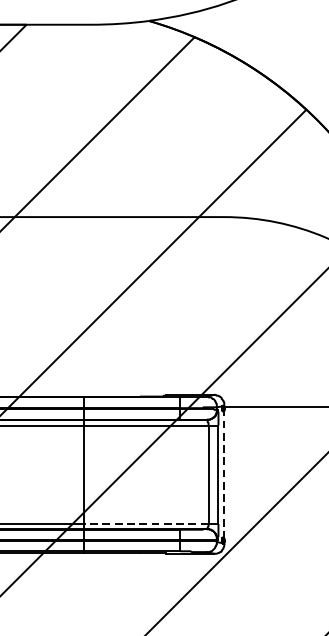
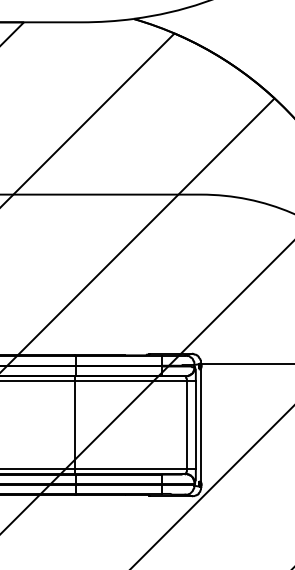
line: (224, 474) -> (201, 425), dashed -> solid
line: (146, 523) -> (131, 469), dashed -> solid

